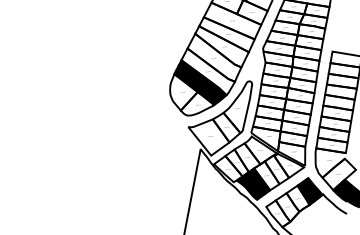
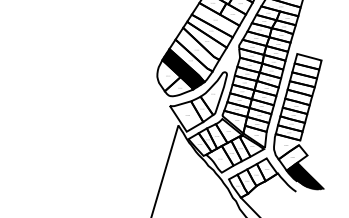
hatch: (252, 184) -> (219, 159), removed
hatch: (310, 190) -> (267, 169), removed

